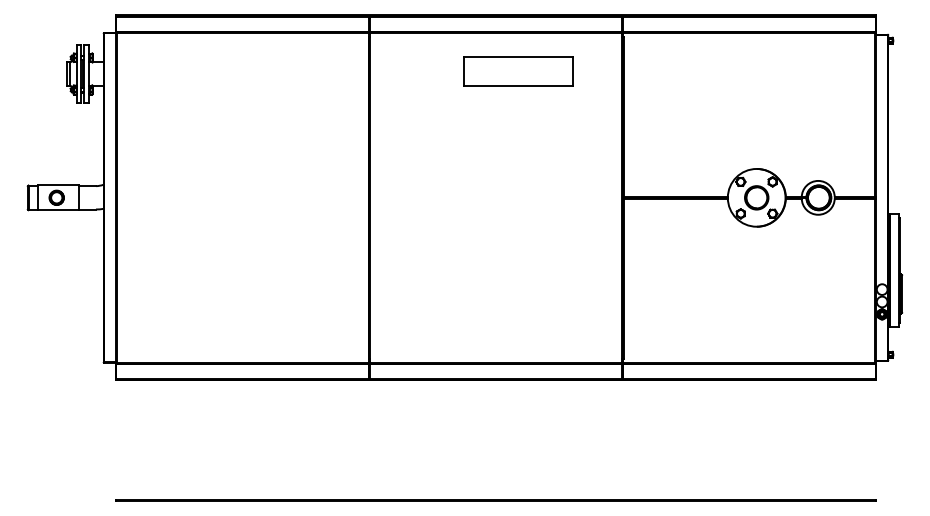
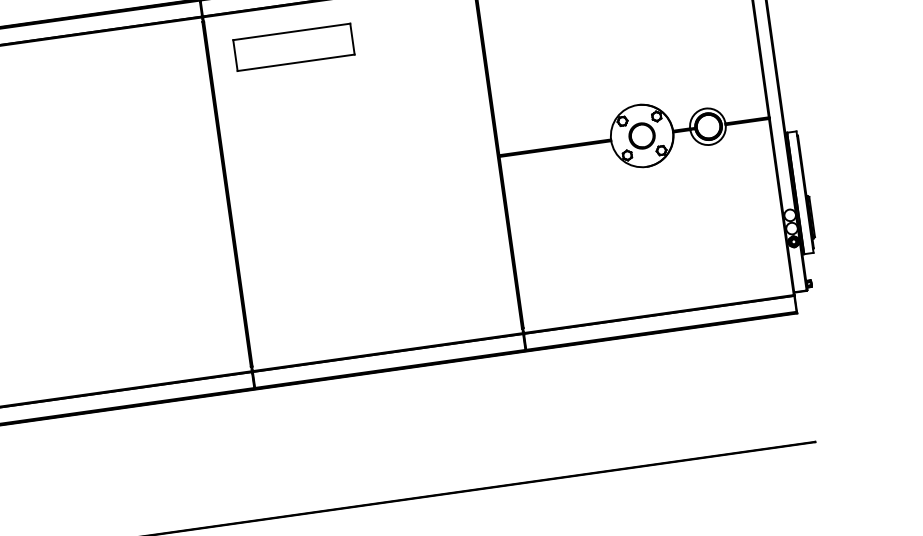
part: (518, 71) -> (294, 46), moved

